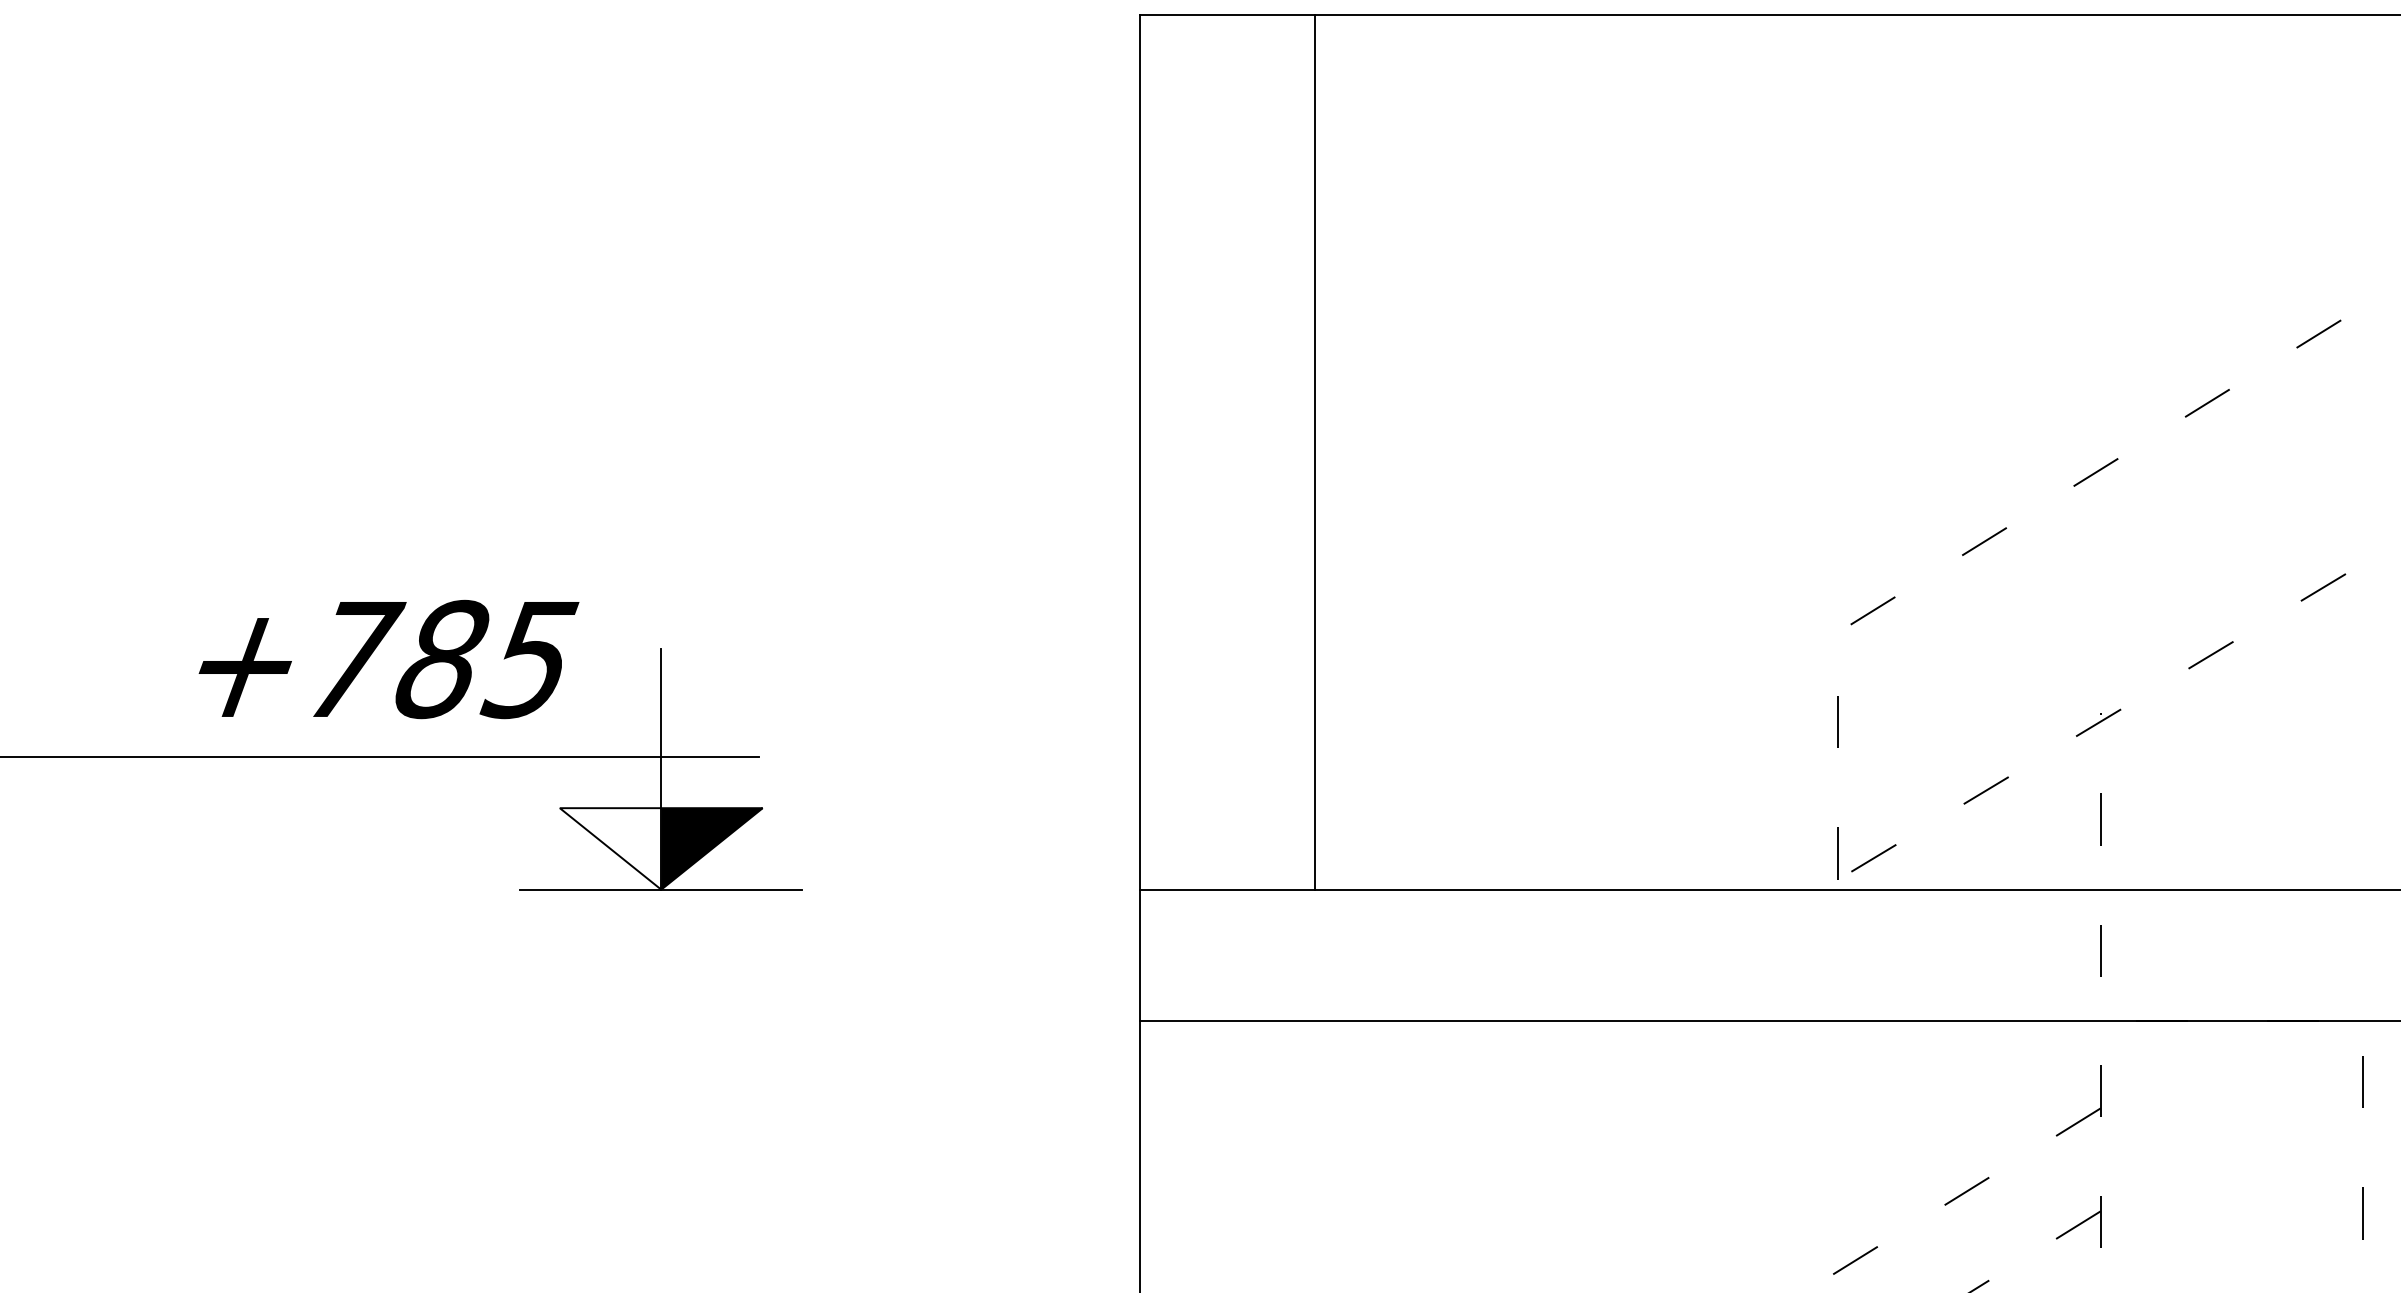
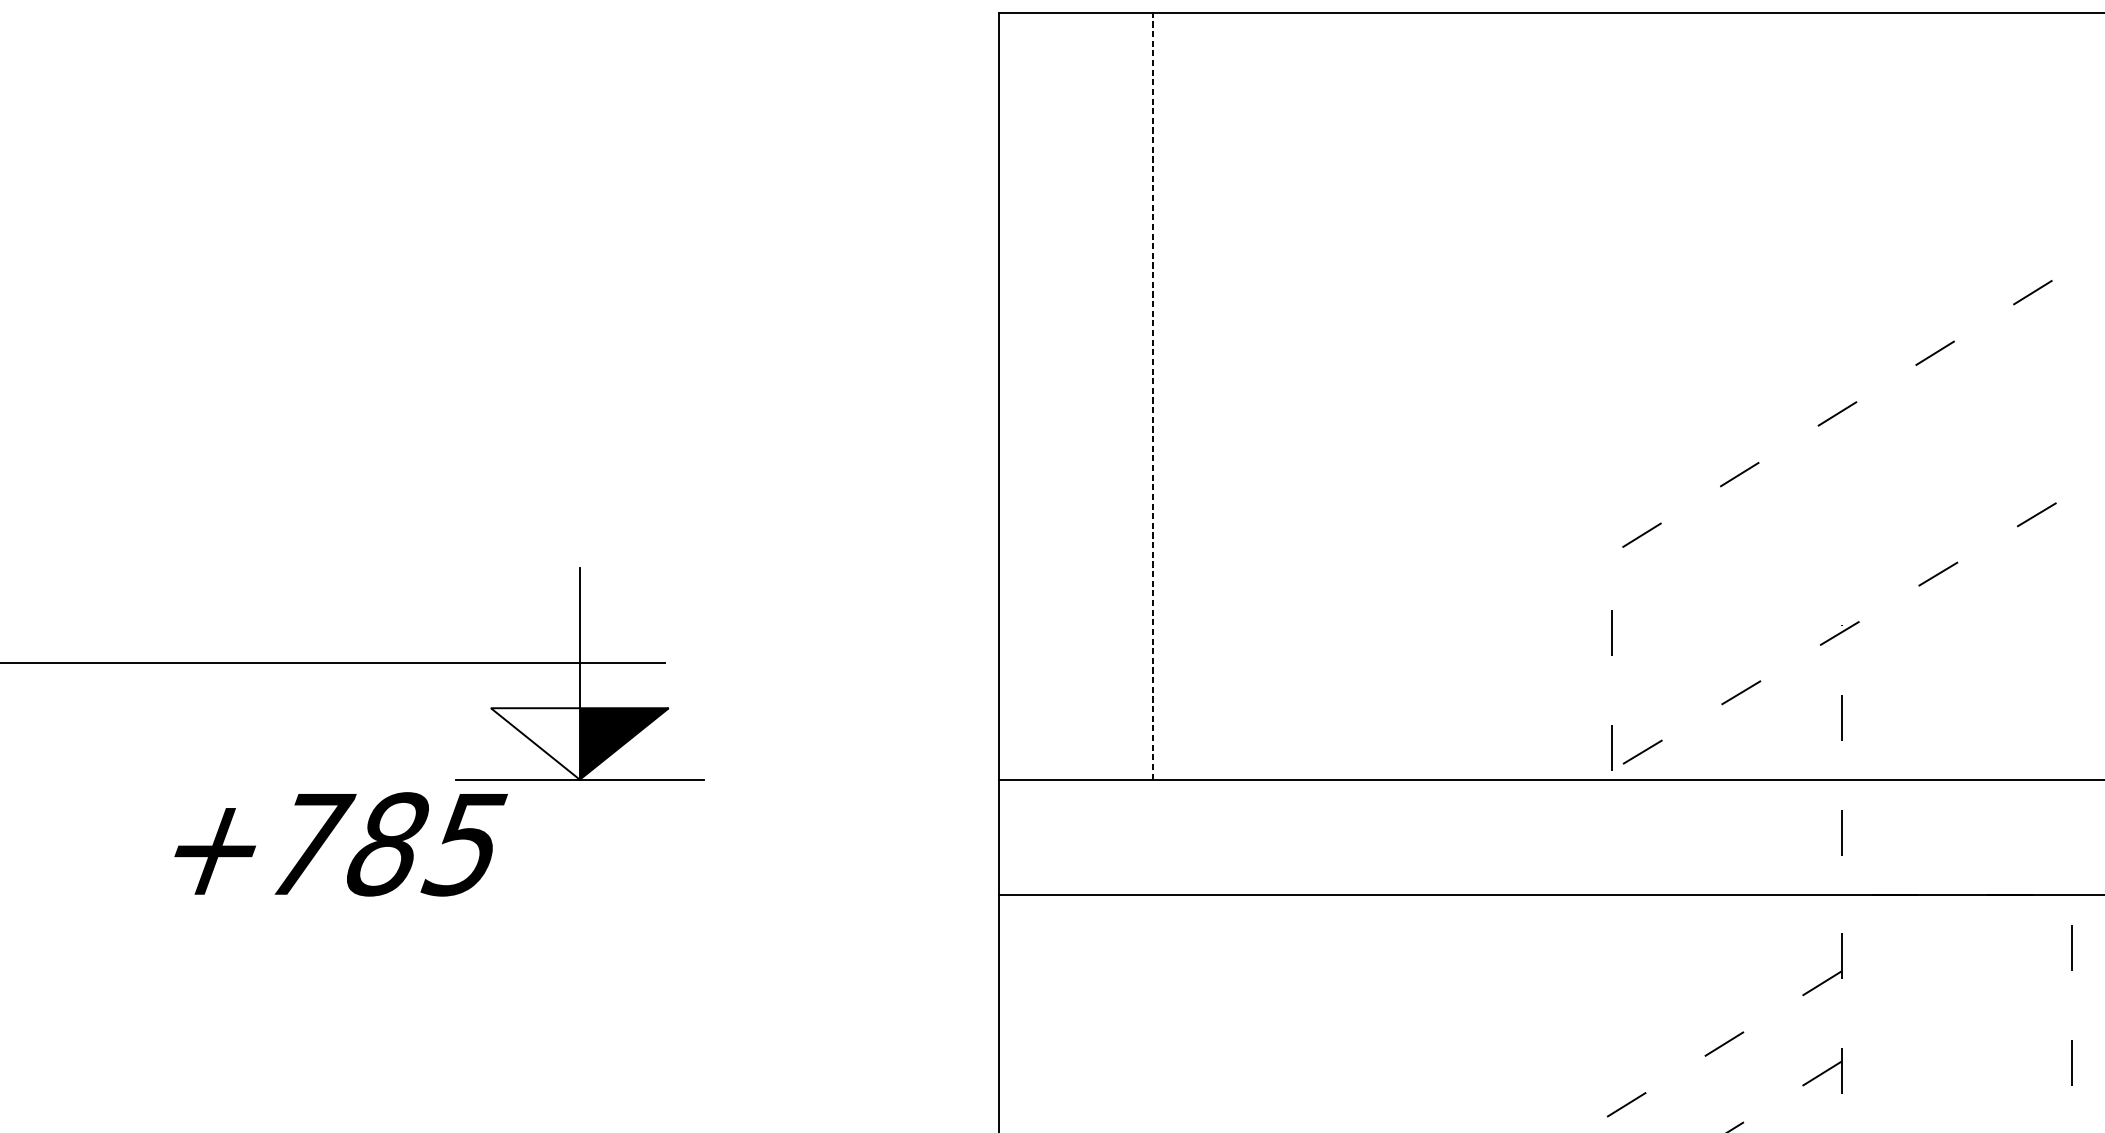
line: (1314, 451) -> (1152, 395), solid -> dashed
text: (388, 659) -> (340, 844), moved

